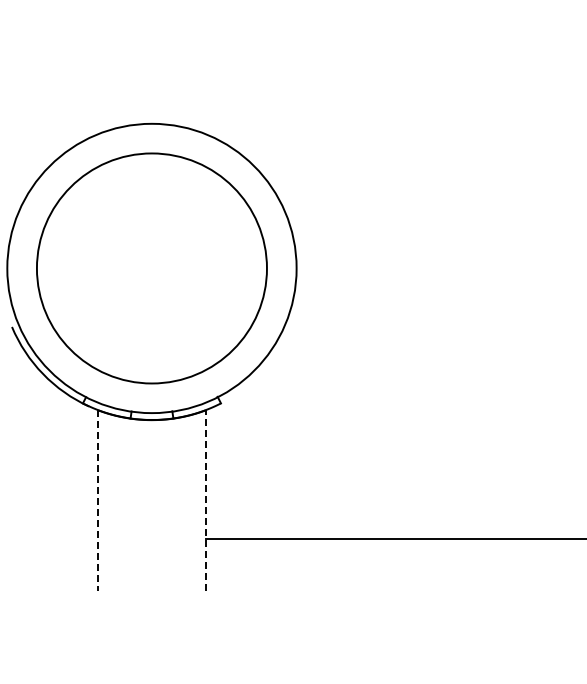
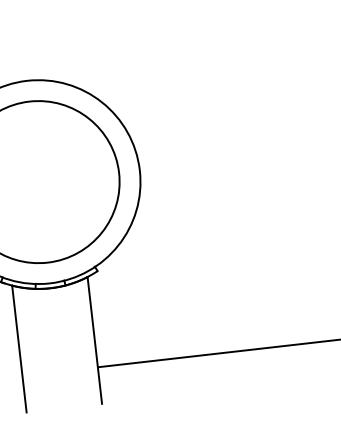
line: (205, 500) -> (94, 340), dashed -> solid
line: (98, 501) -> (19, 349), dashed -> solid

